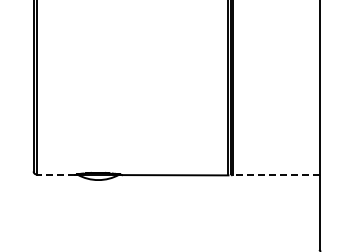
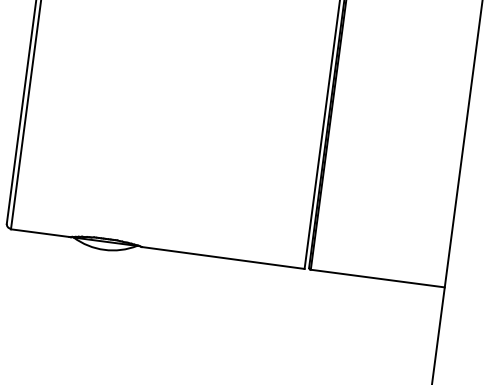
line: (55, 174) -> (39, 232), dashed -> solid
line: (276, 175) -> (378, 278), dashed -> solid

